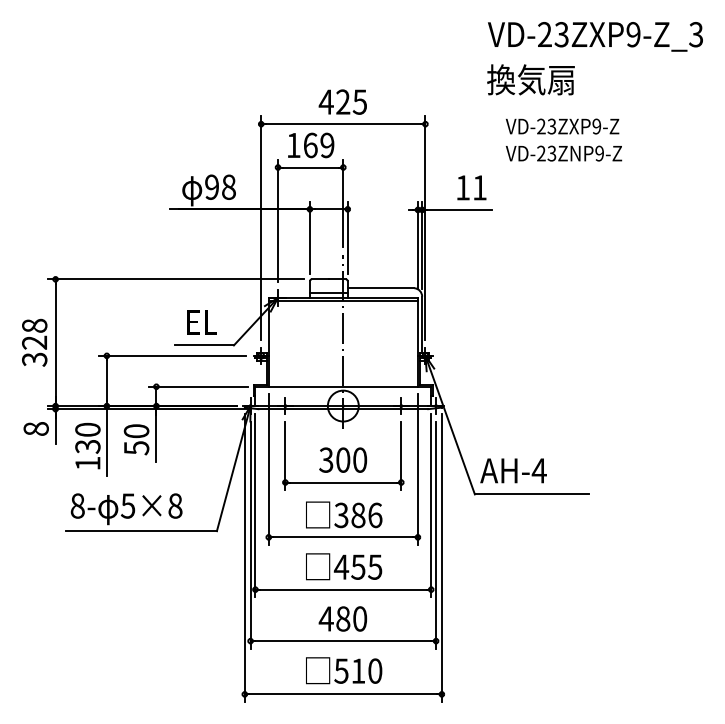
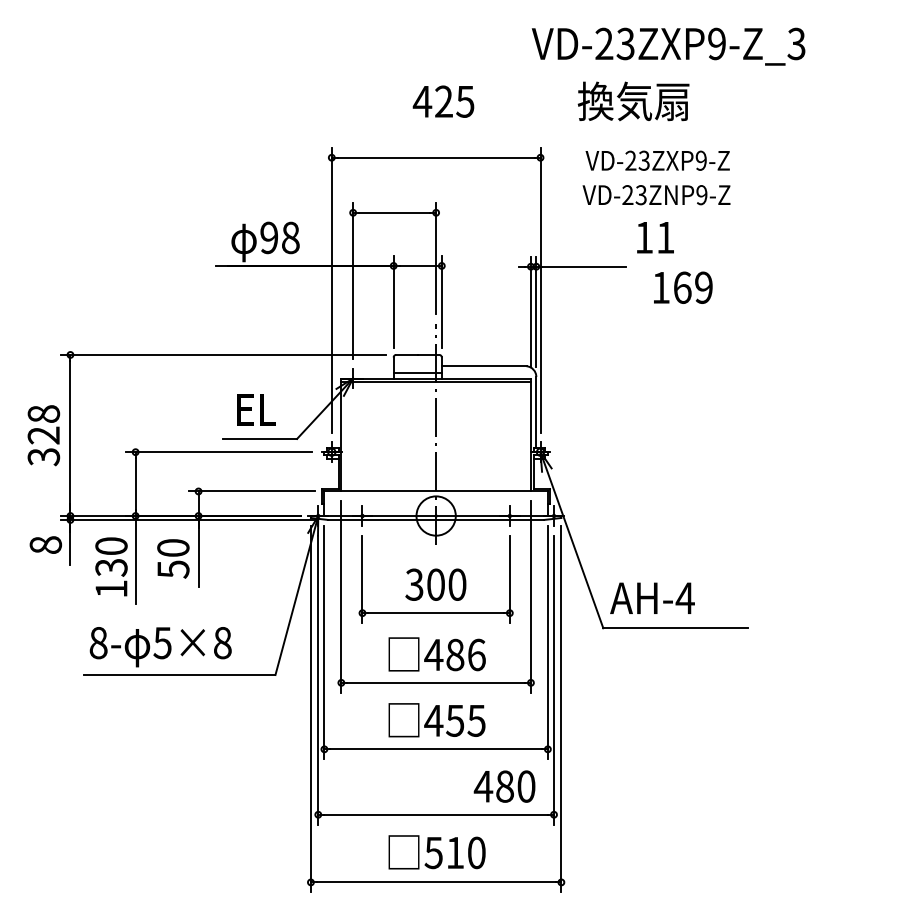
text: (595, 36) -> (668, 46), moved
text: (530, 79) -> (633, 101), moved
text: (342, 101) -> (443, 101), moved
text: (562, 126) -> (657, 160), moved
text: (311, 145) -> (683, 287), moved
text: (563, 153) -> (656, 195), moved
text: (471, 187) -> (655, 237), moved
text: (341, 515) -> (433, 654), 386 -> 486
text: (342, 618) -> (504, 786), moved

